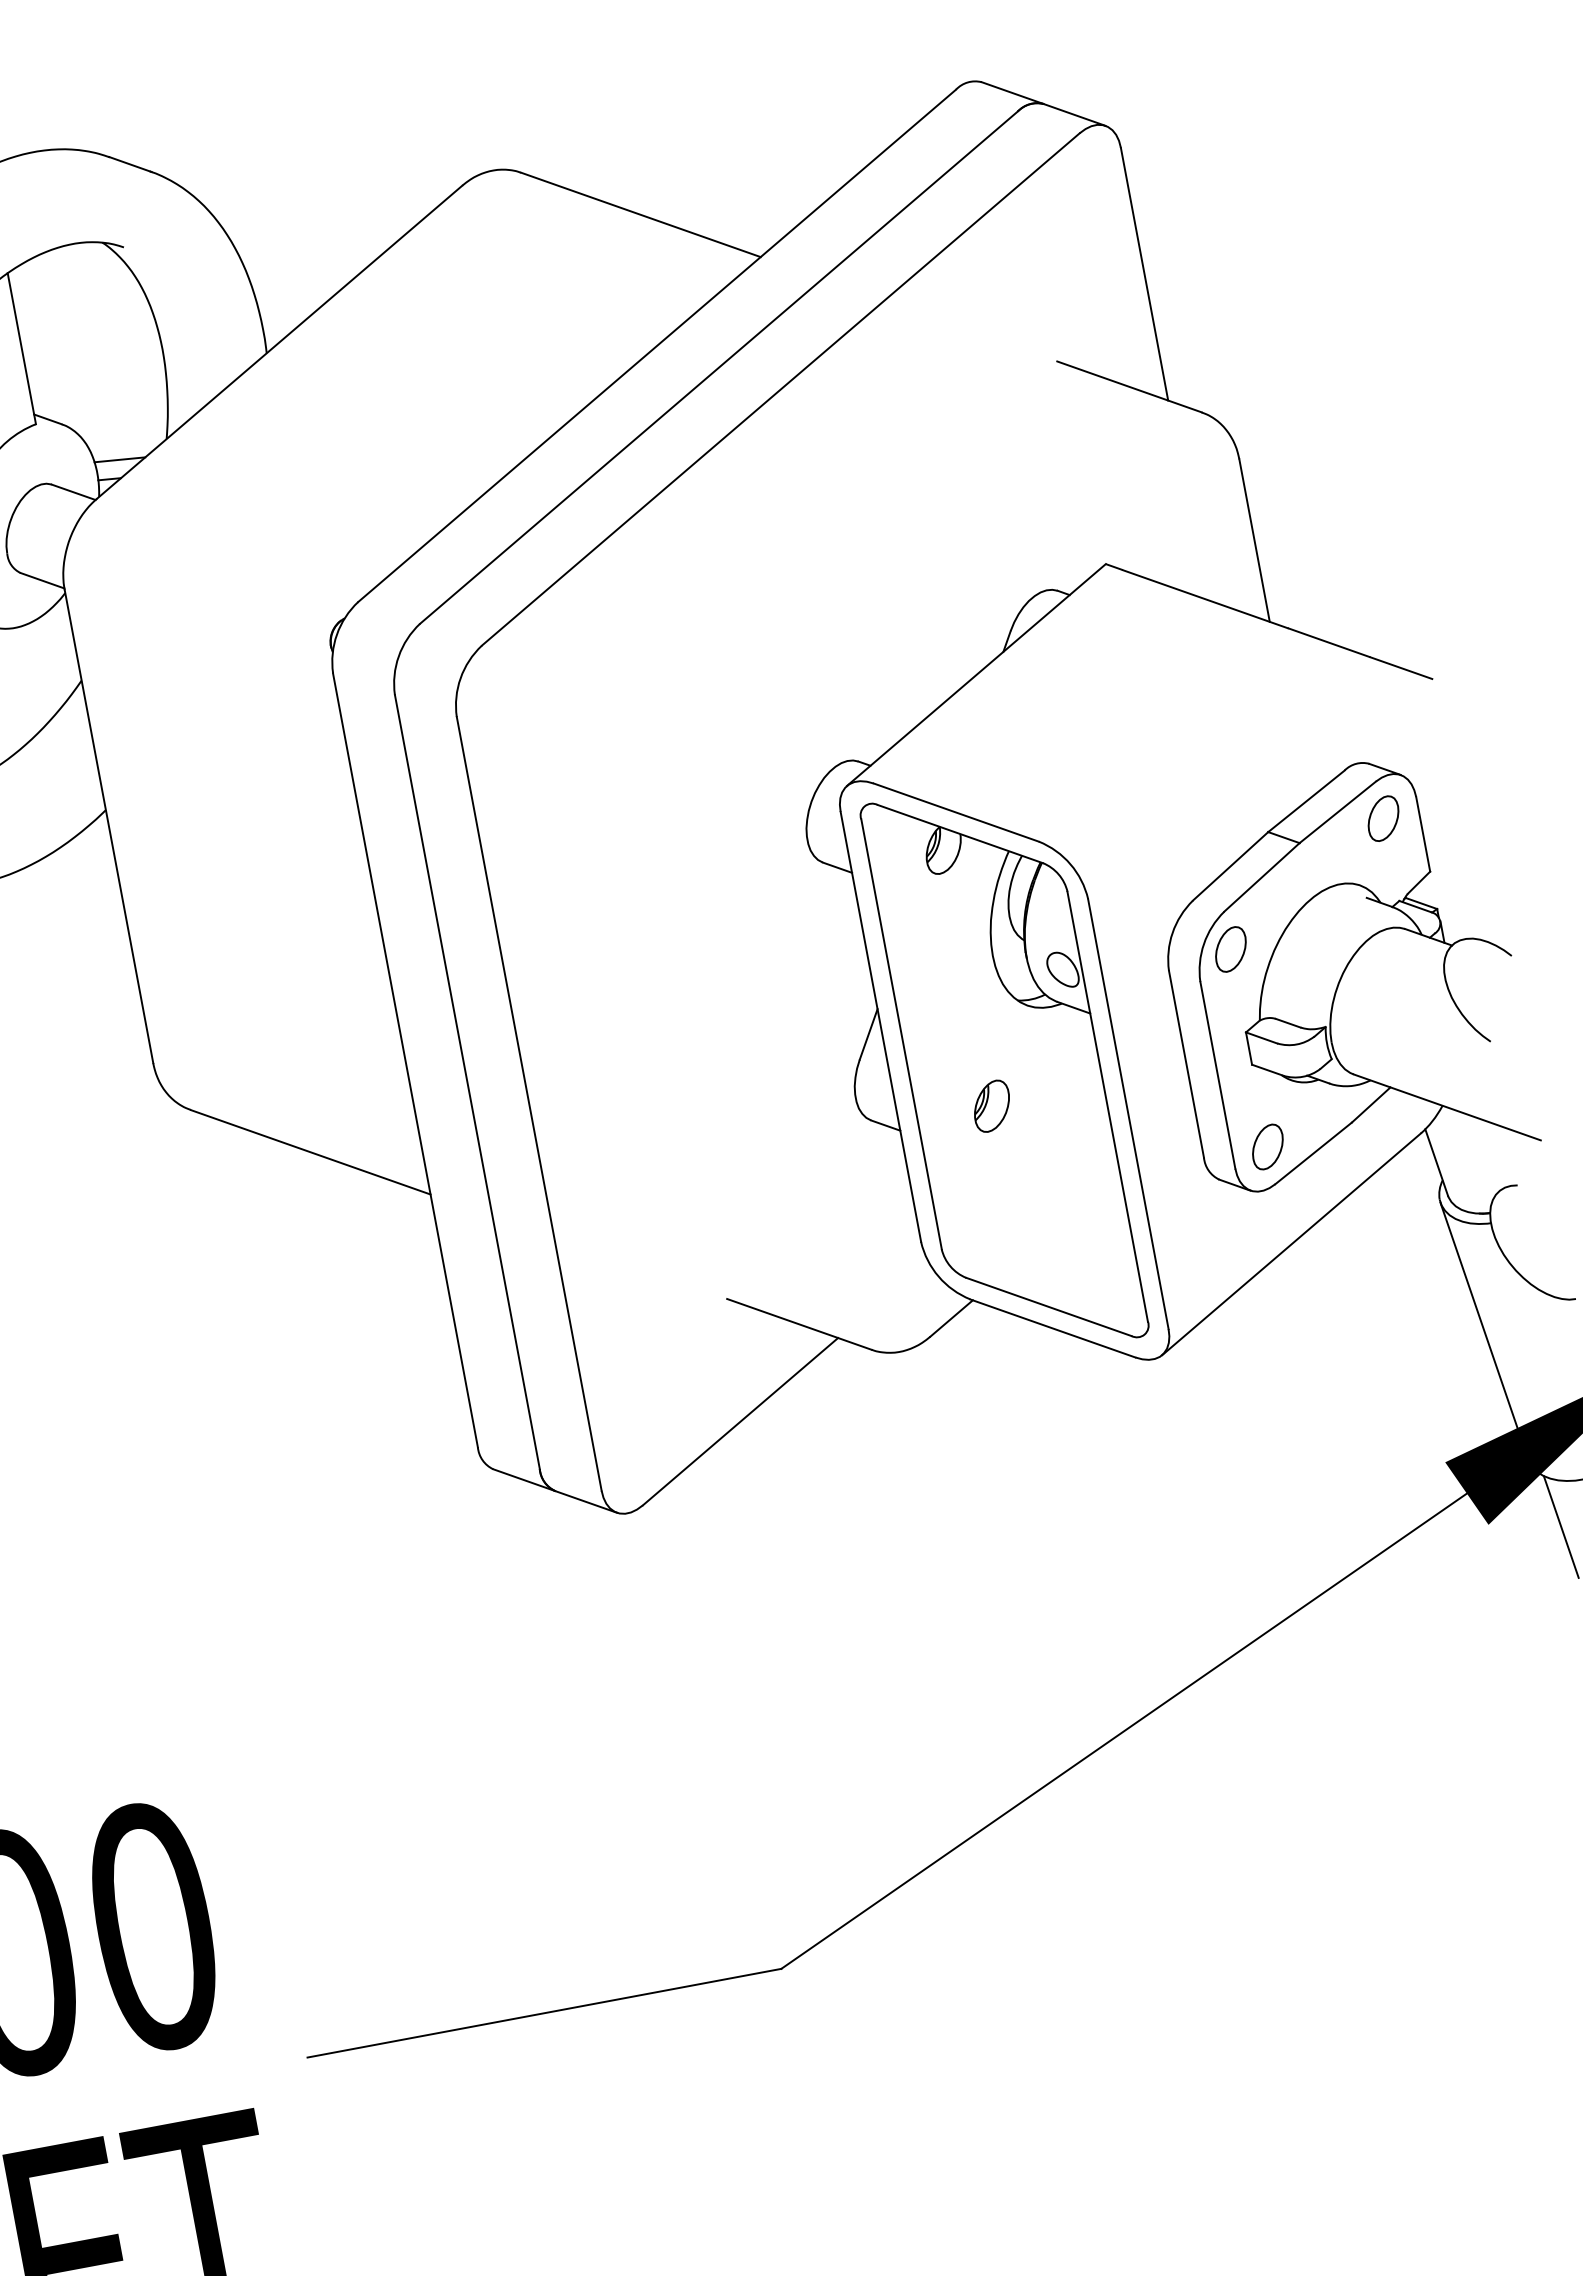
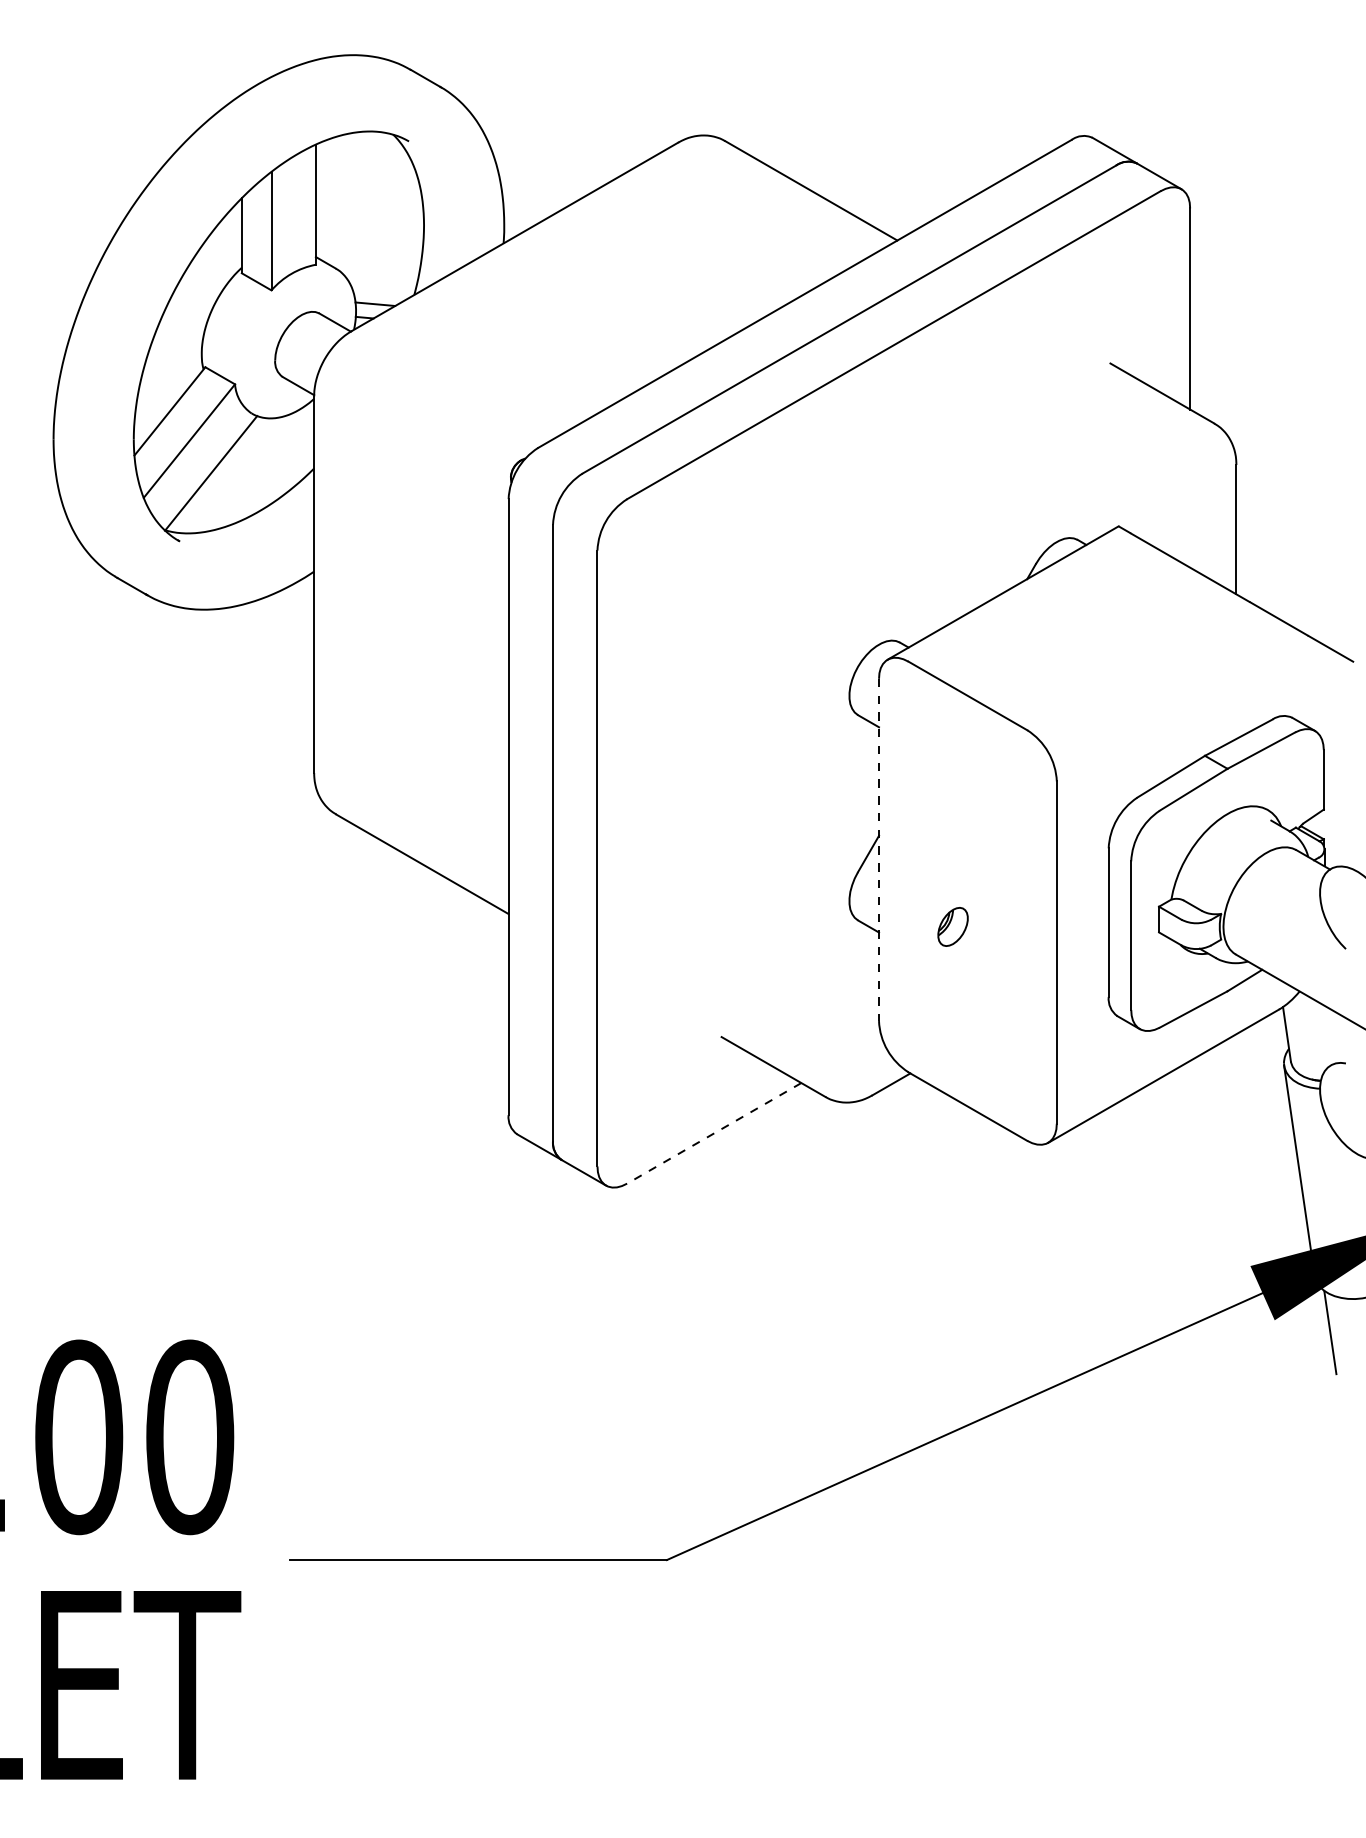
part: (1383, 817) -> (1295, 761), removed
part: (1230, 949) -> (1159, 840), removed
line: (881, 1027) -> (879, 850), solid -> dashed
part: (1003, 1069) -> (967, 900), removed
part: (1267, 1146) -> (1159, 997), removed
line: (740, 1421) -> (714, 1133), solid -> dashed

